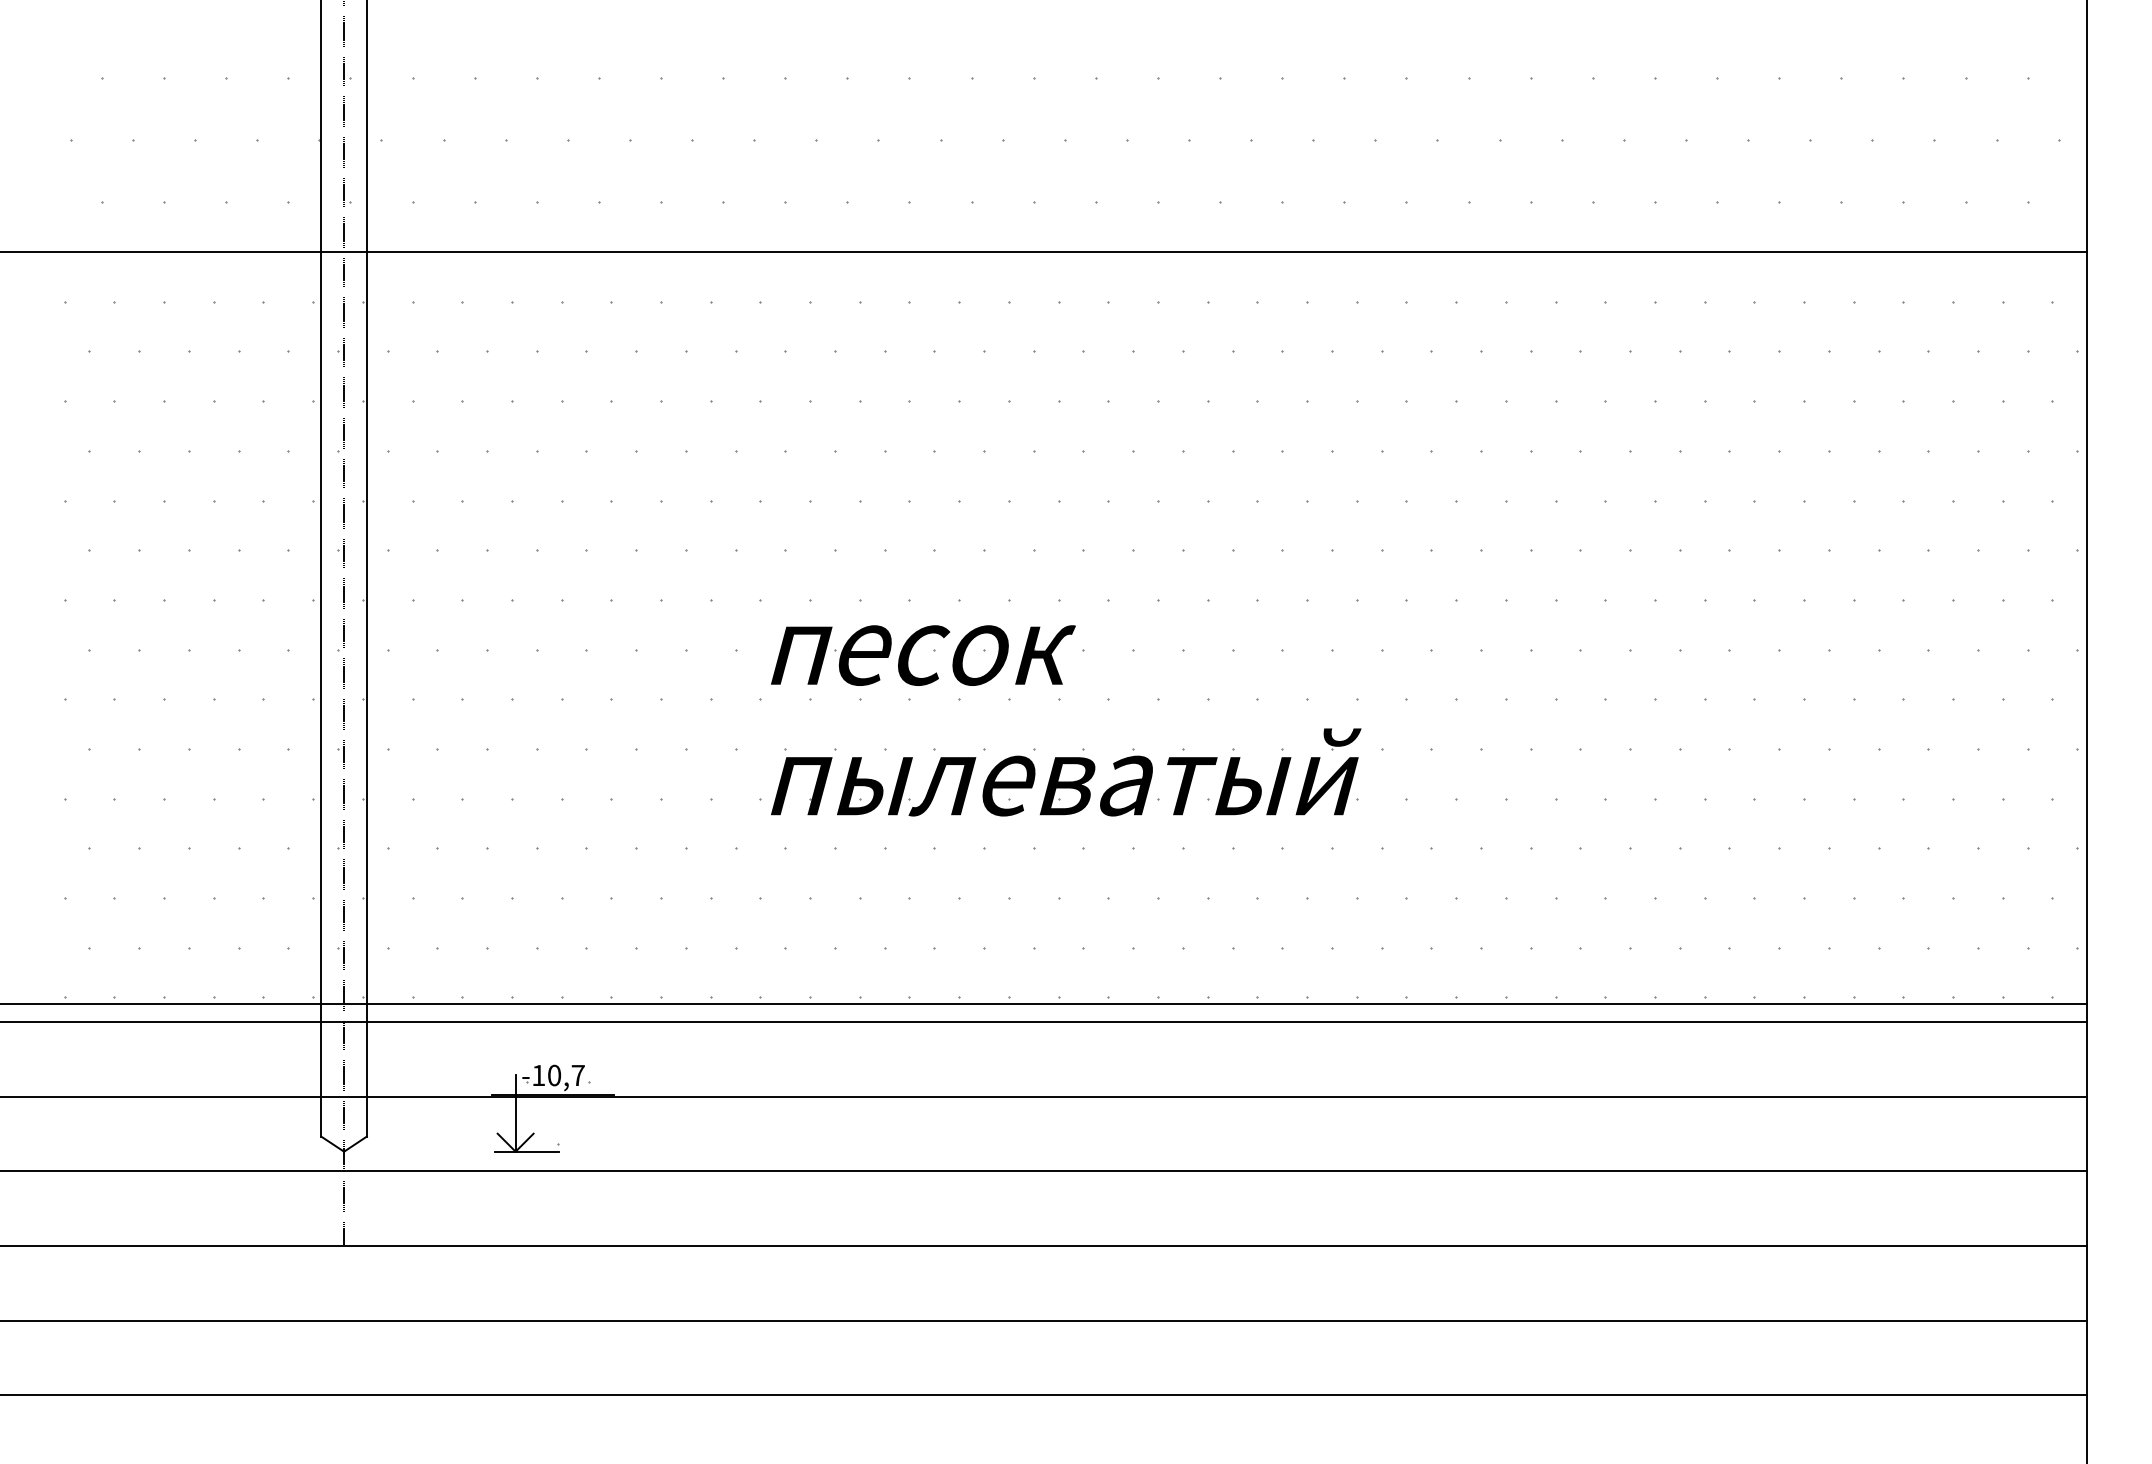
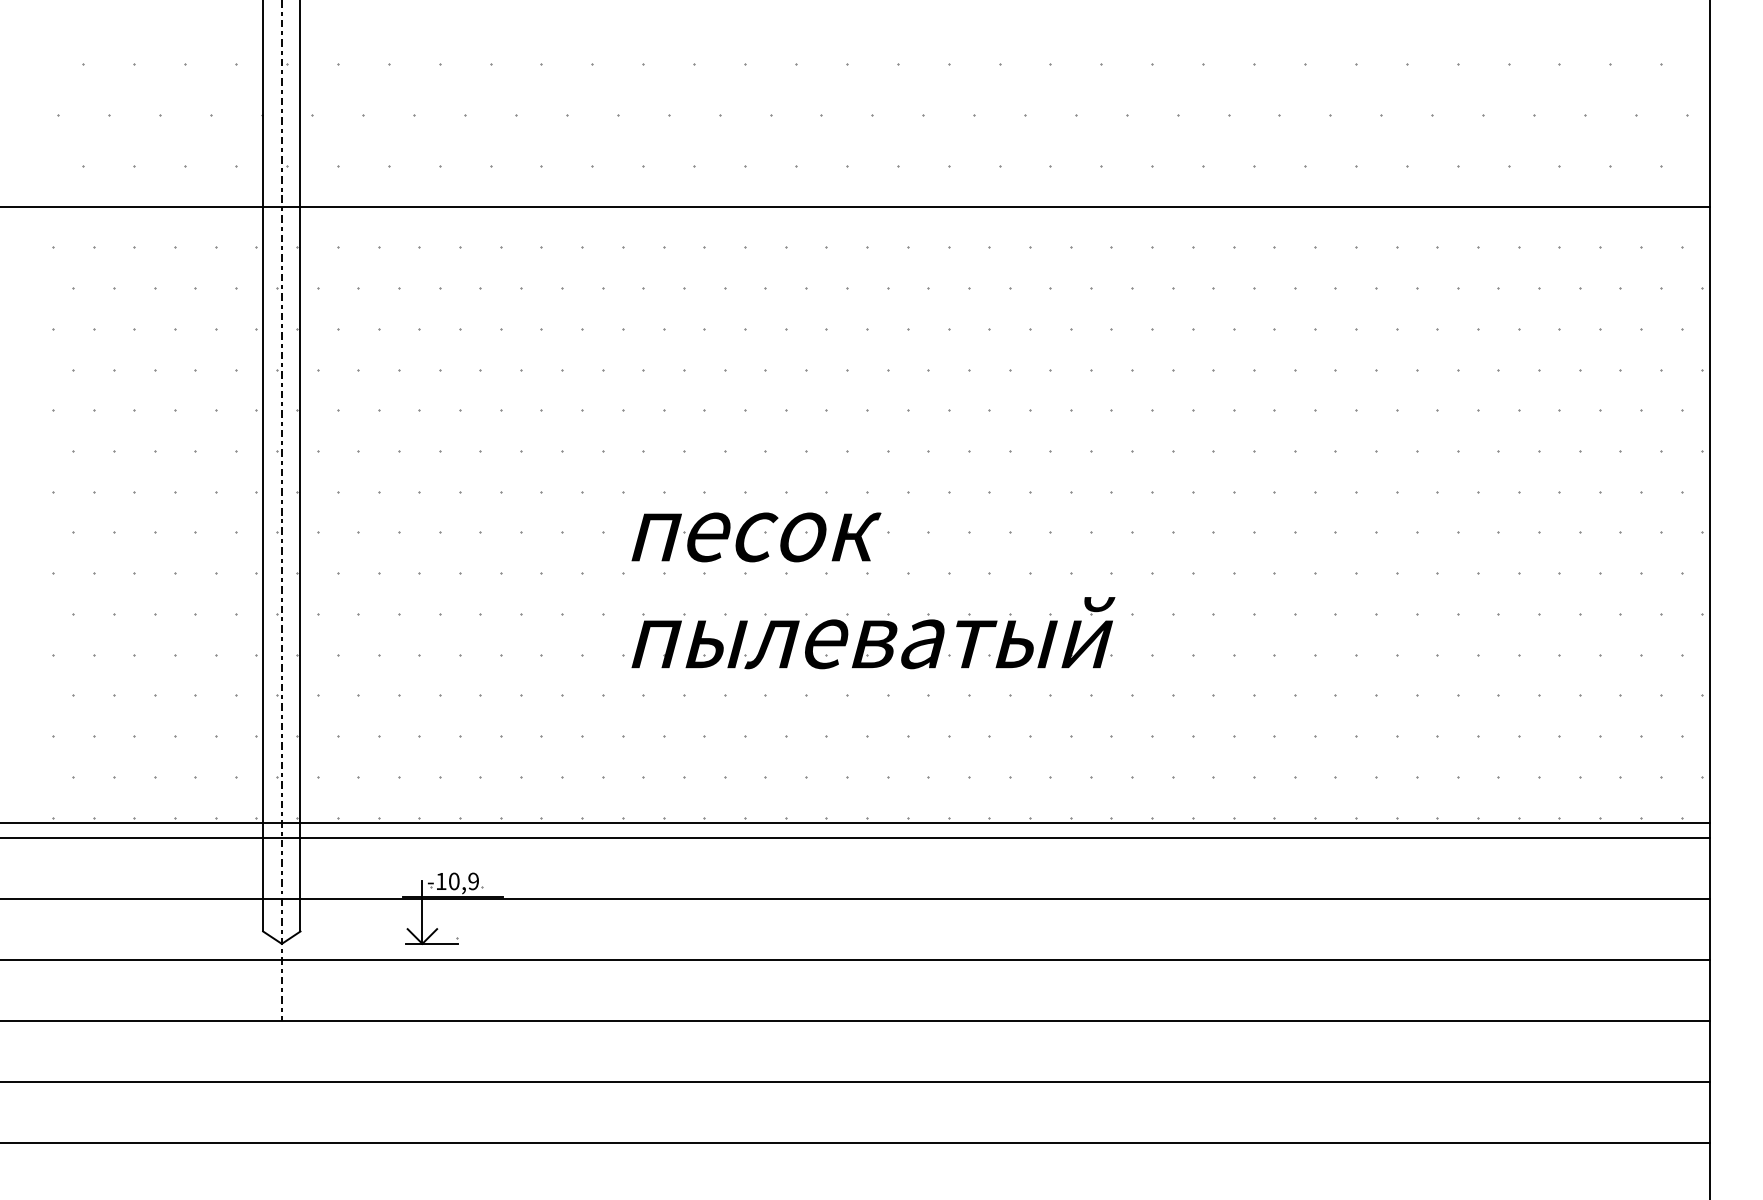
text: (577, 1075) -> (473, 881), -10,7 -> -10,9

